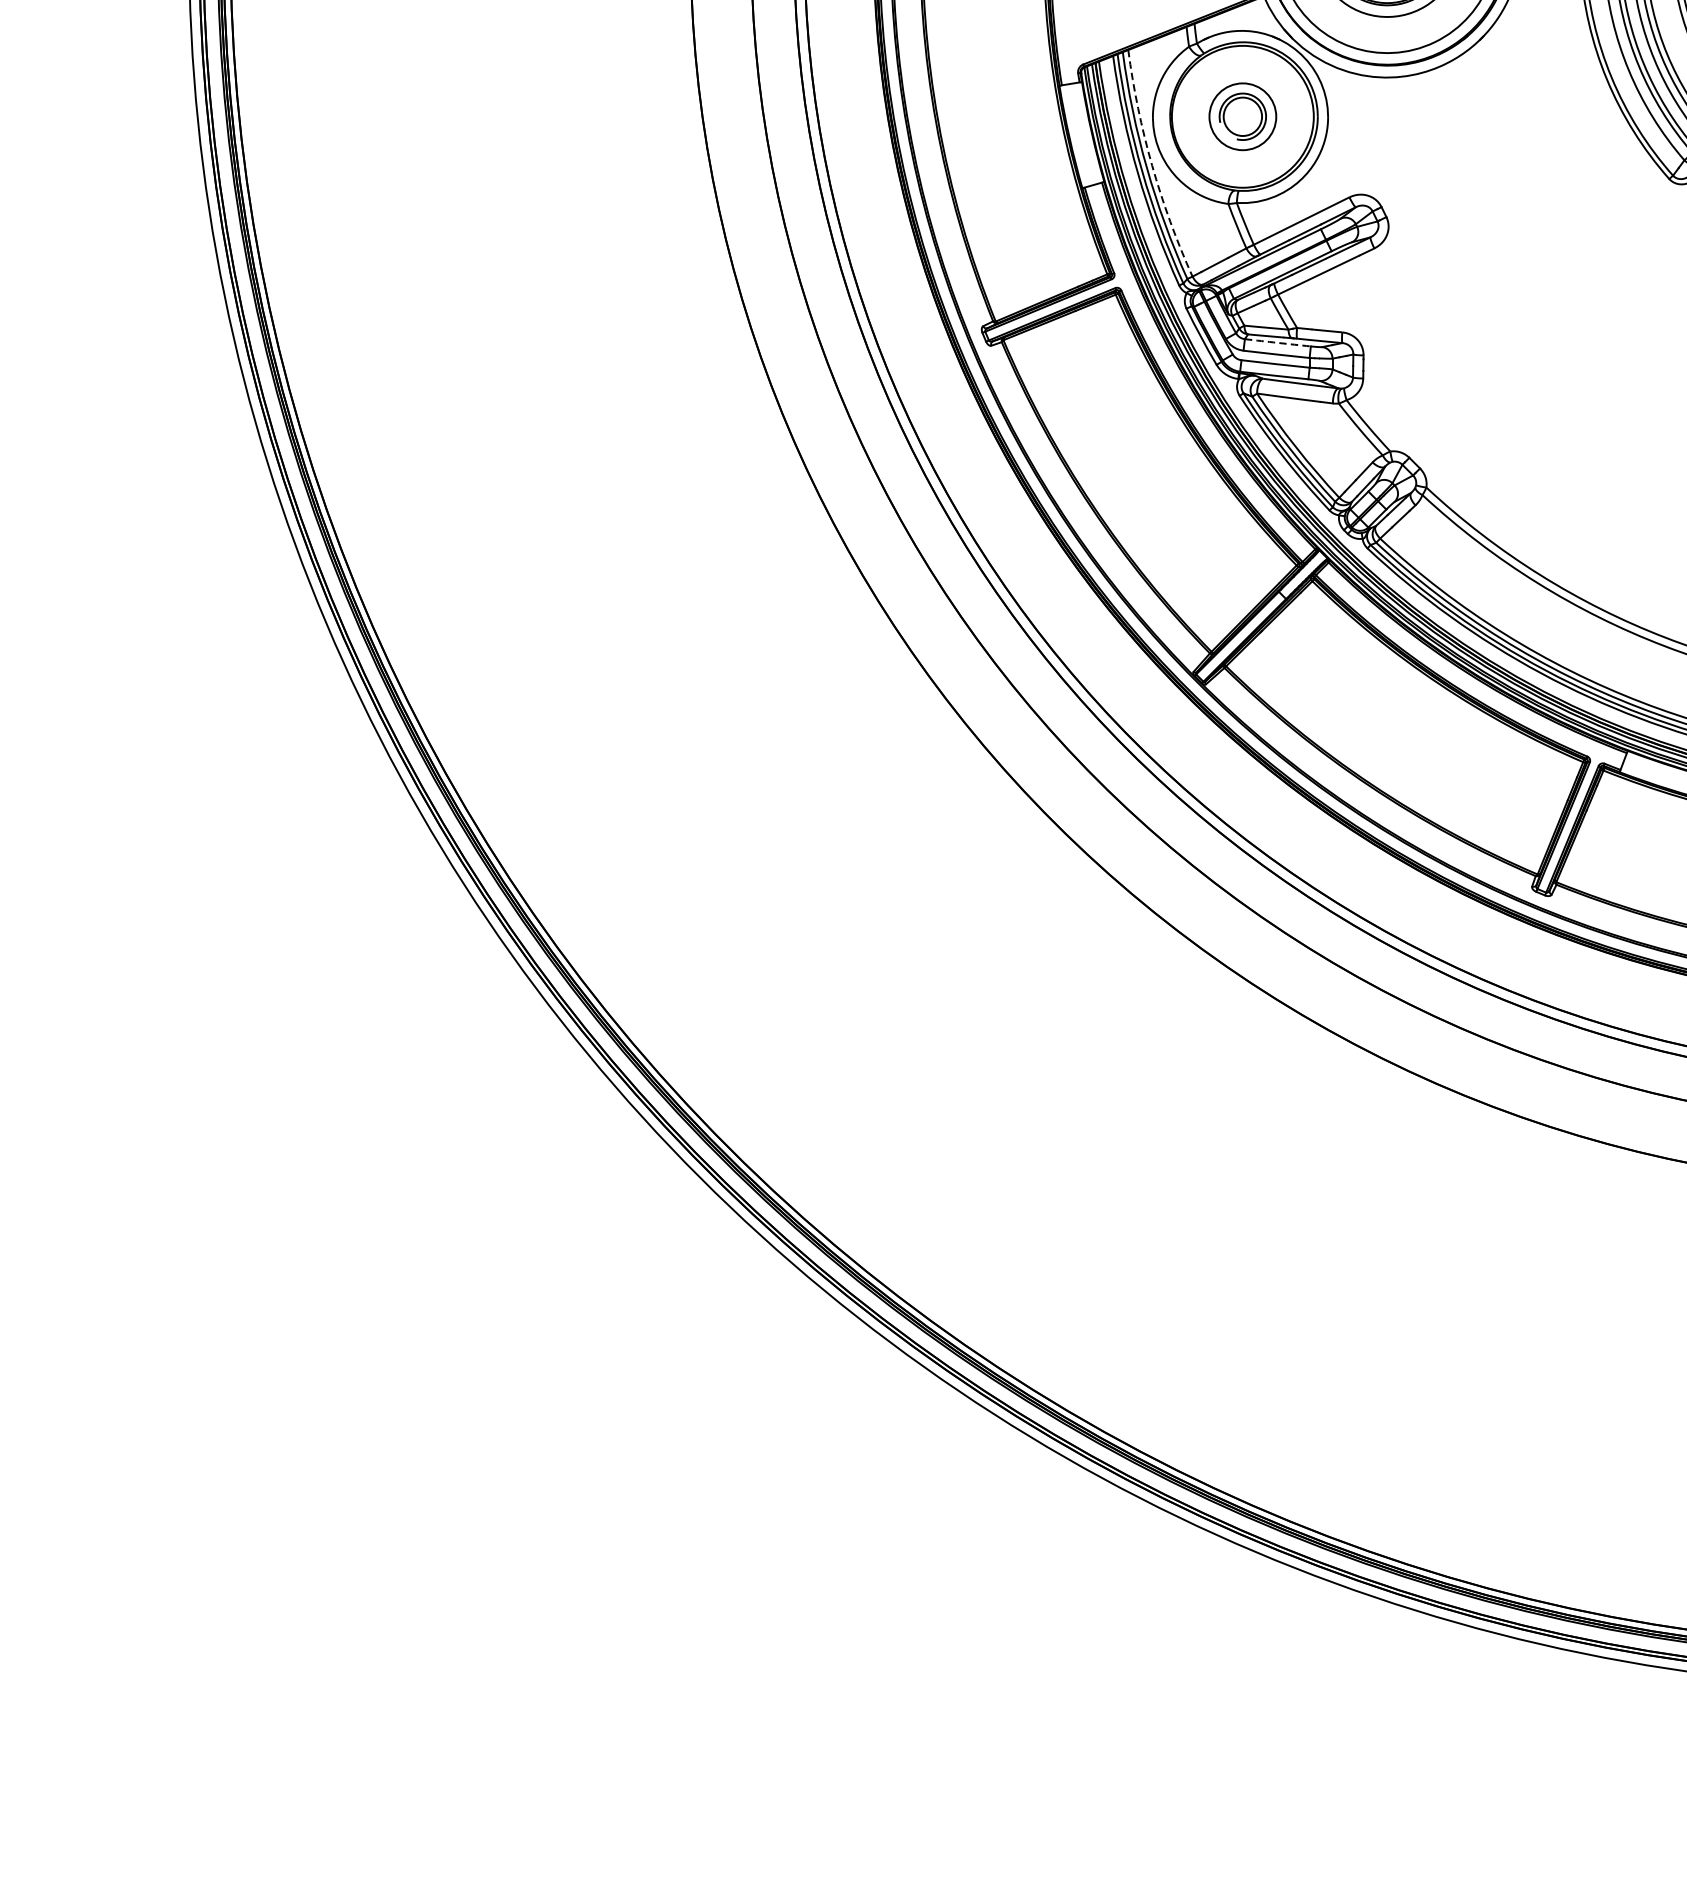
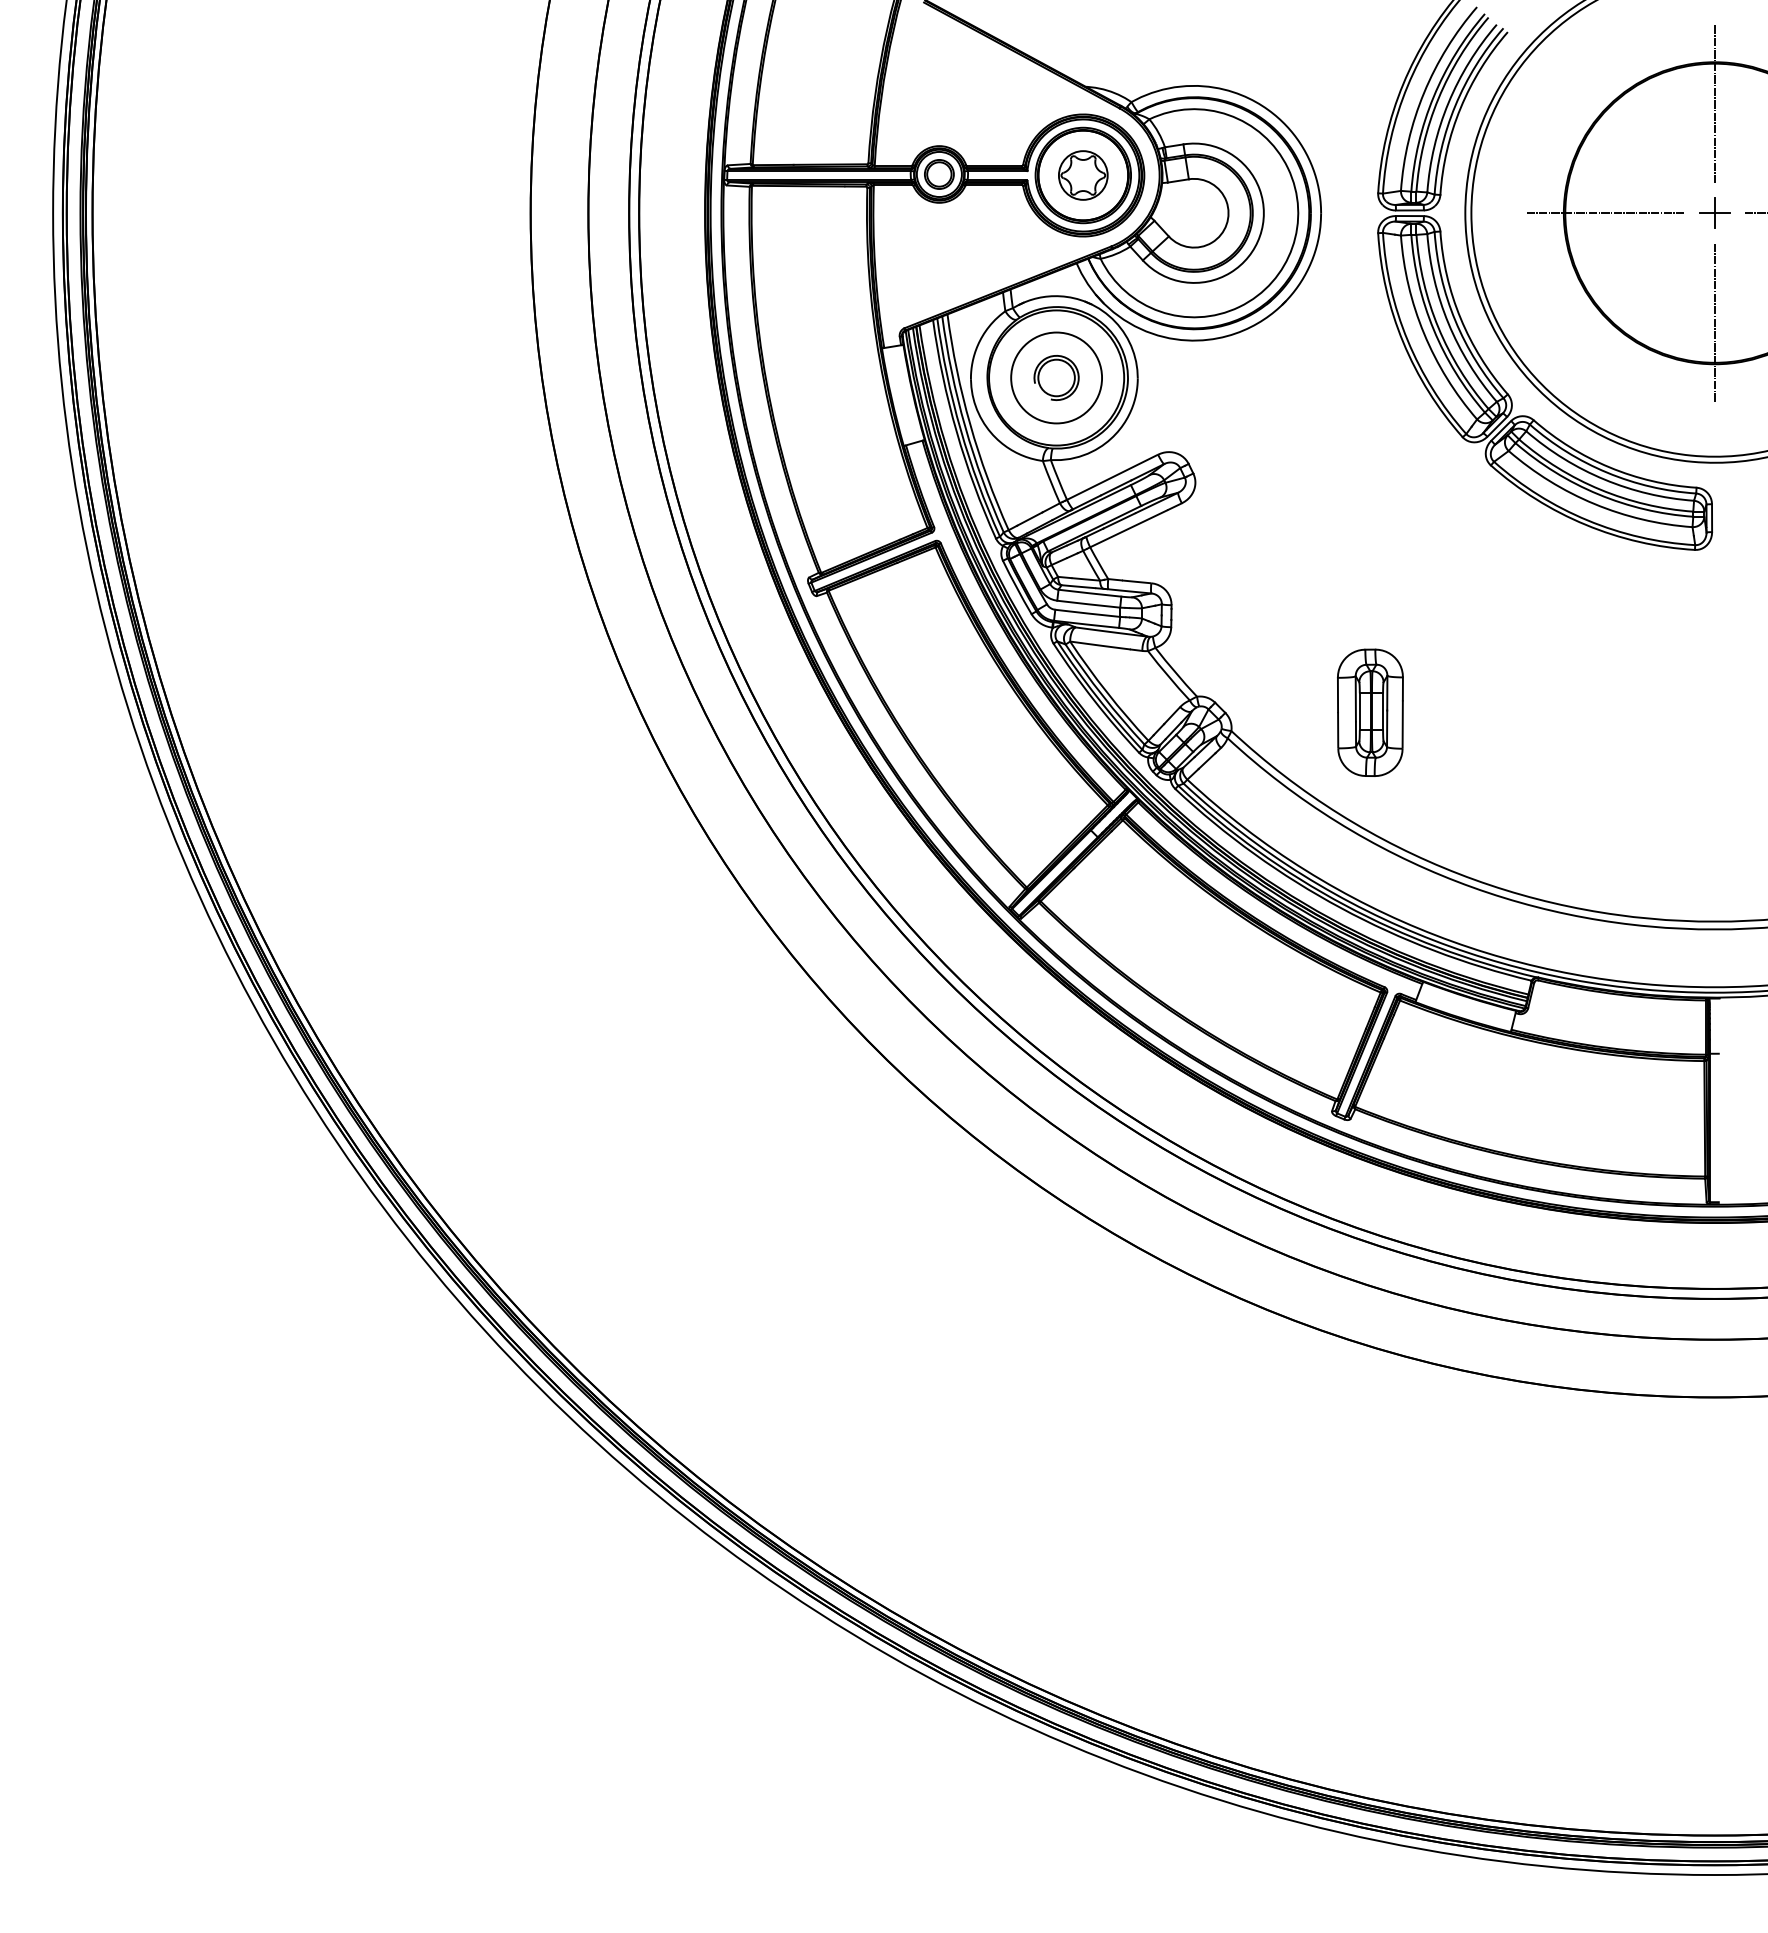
circle: (1242, 116) -> (1056, 377), size x1.43
arc: (1152, 165) -> (970, 424), dashed -> solid
arc: (1277, 343) -> (1089, 593), dashed -> solid
part: (1572, 468) -> (1370, 712), added

